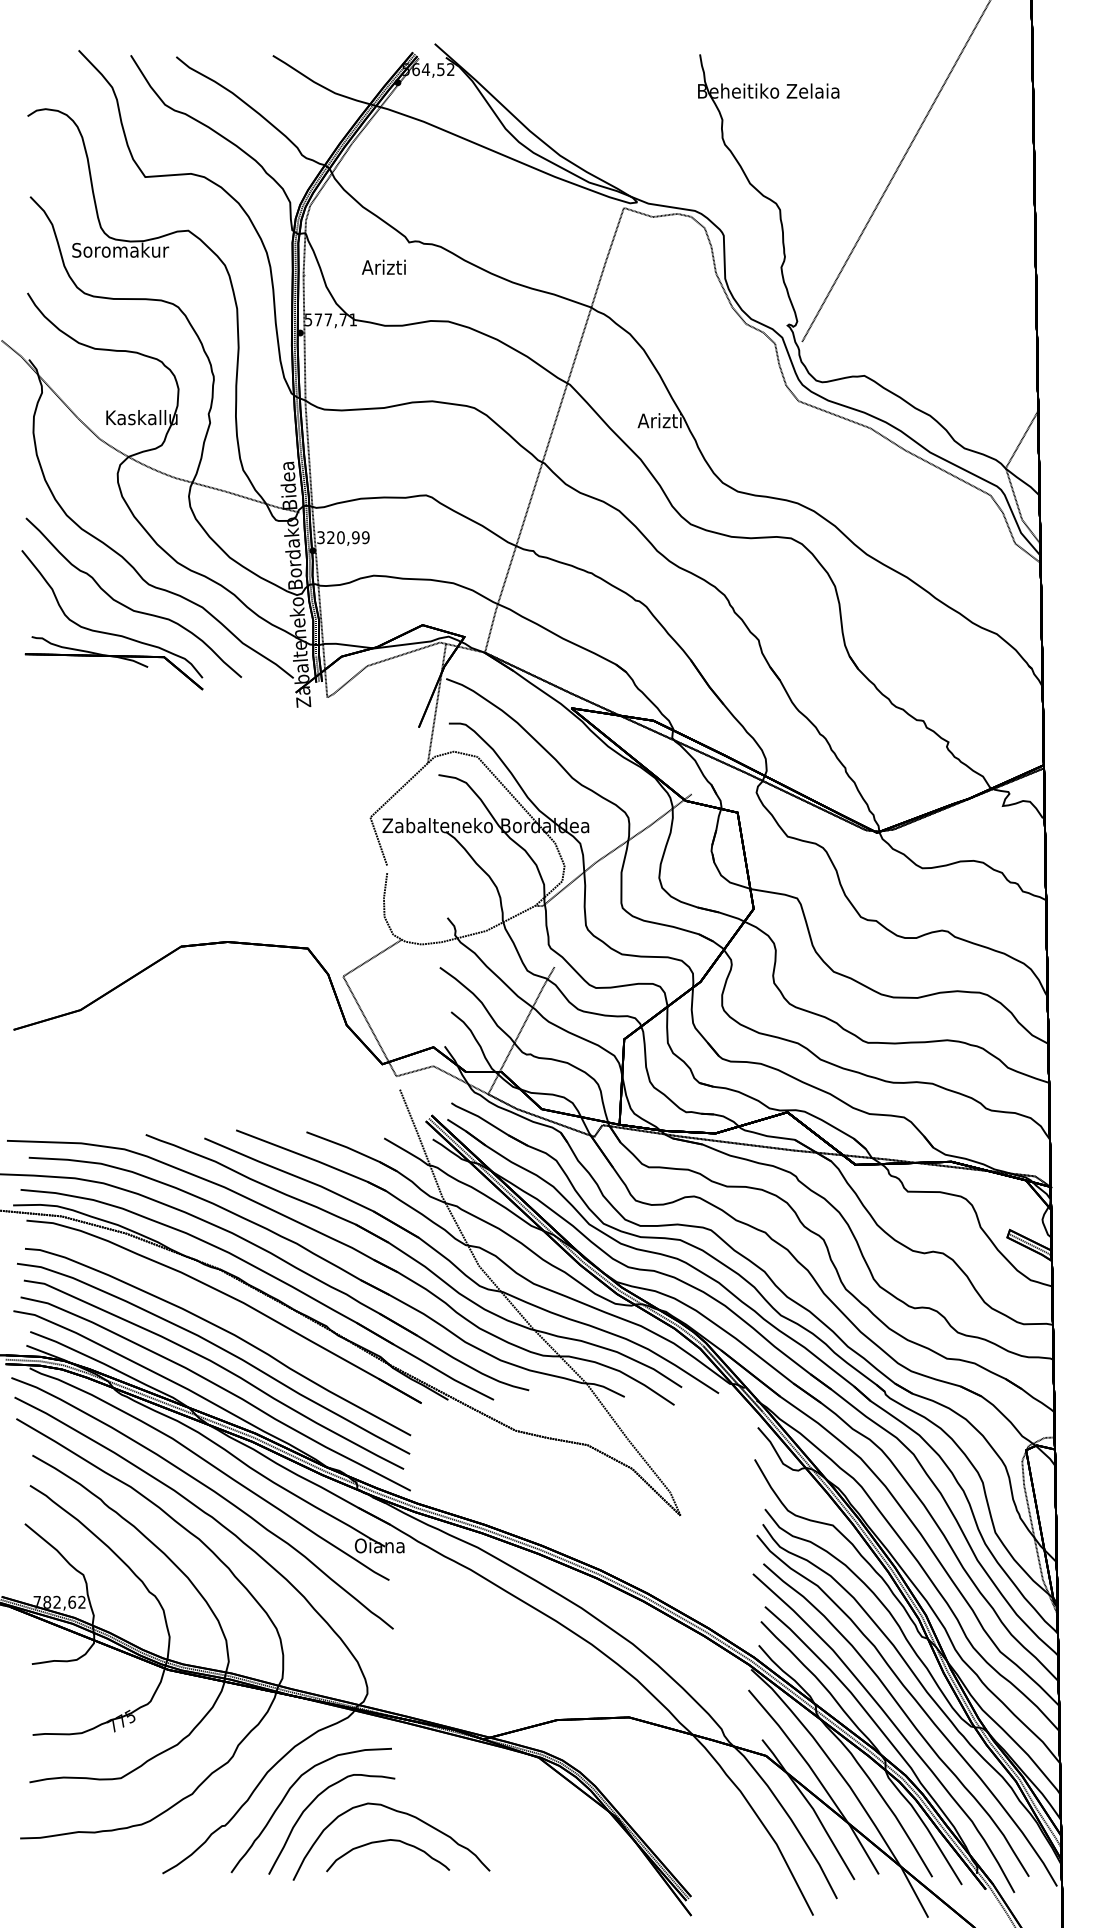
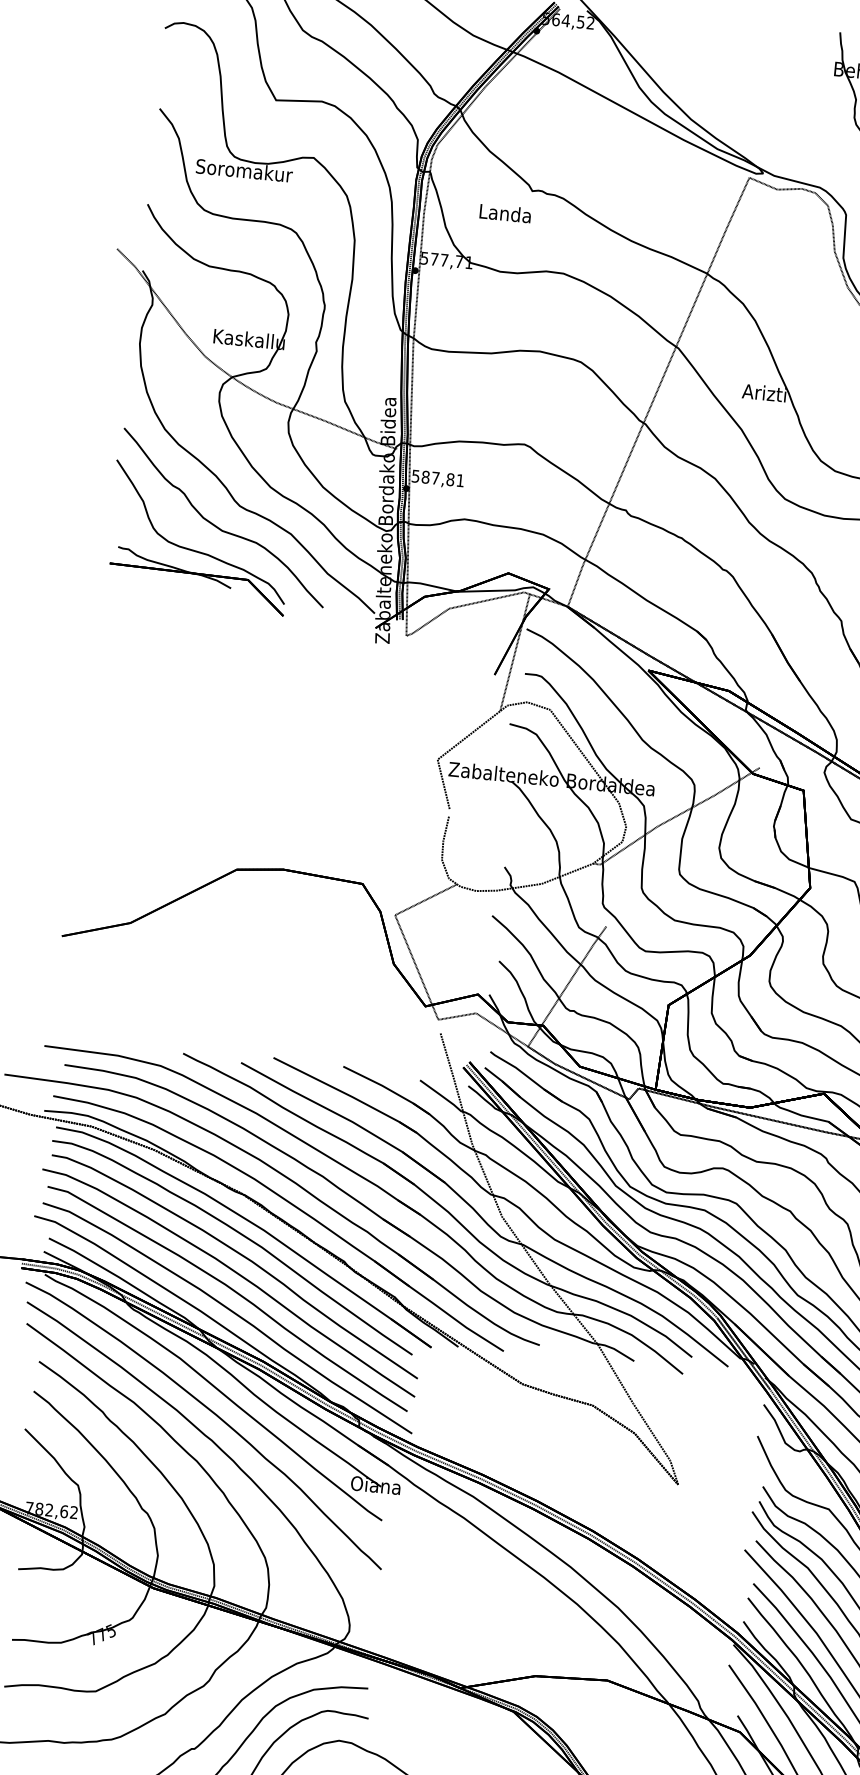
text: (384, 266) -> (505, 212), Arizti -> Landa
text: (343, 537) -> (438, 478), 320,99 -> 587,81
curve: (219, 1309) -> (239, 1234), added

